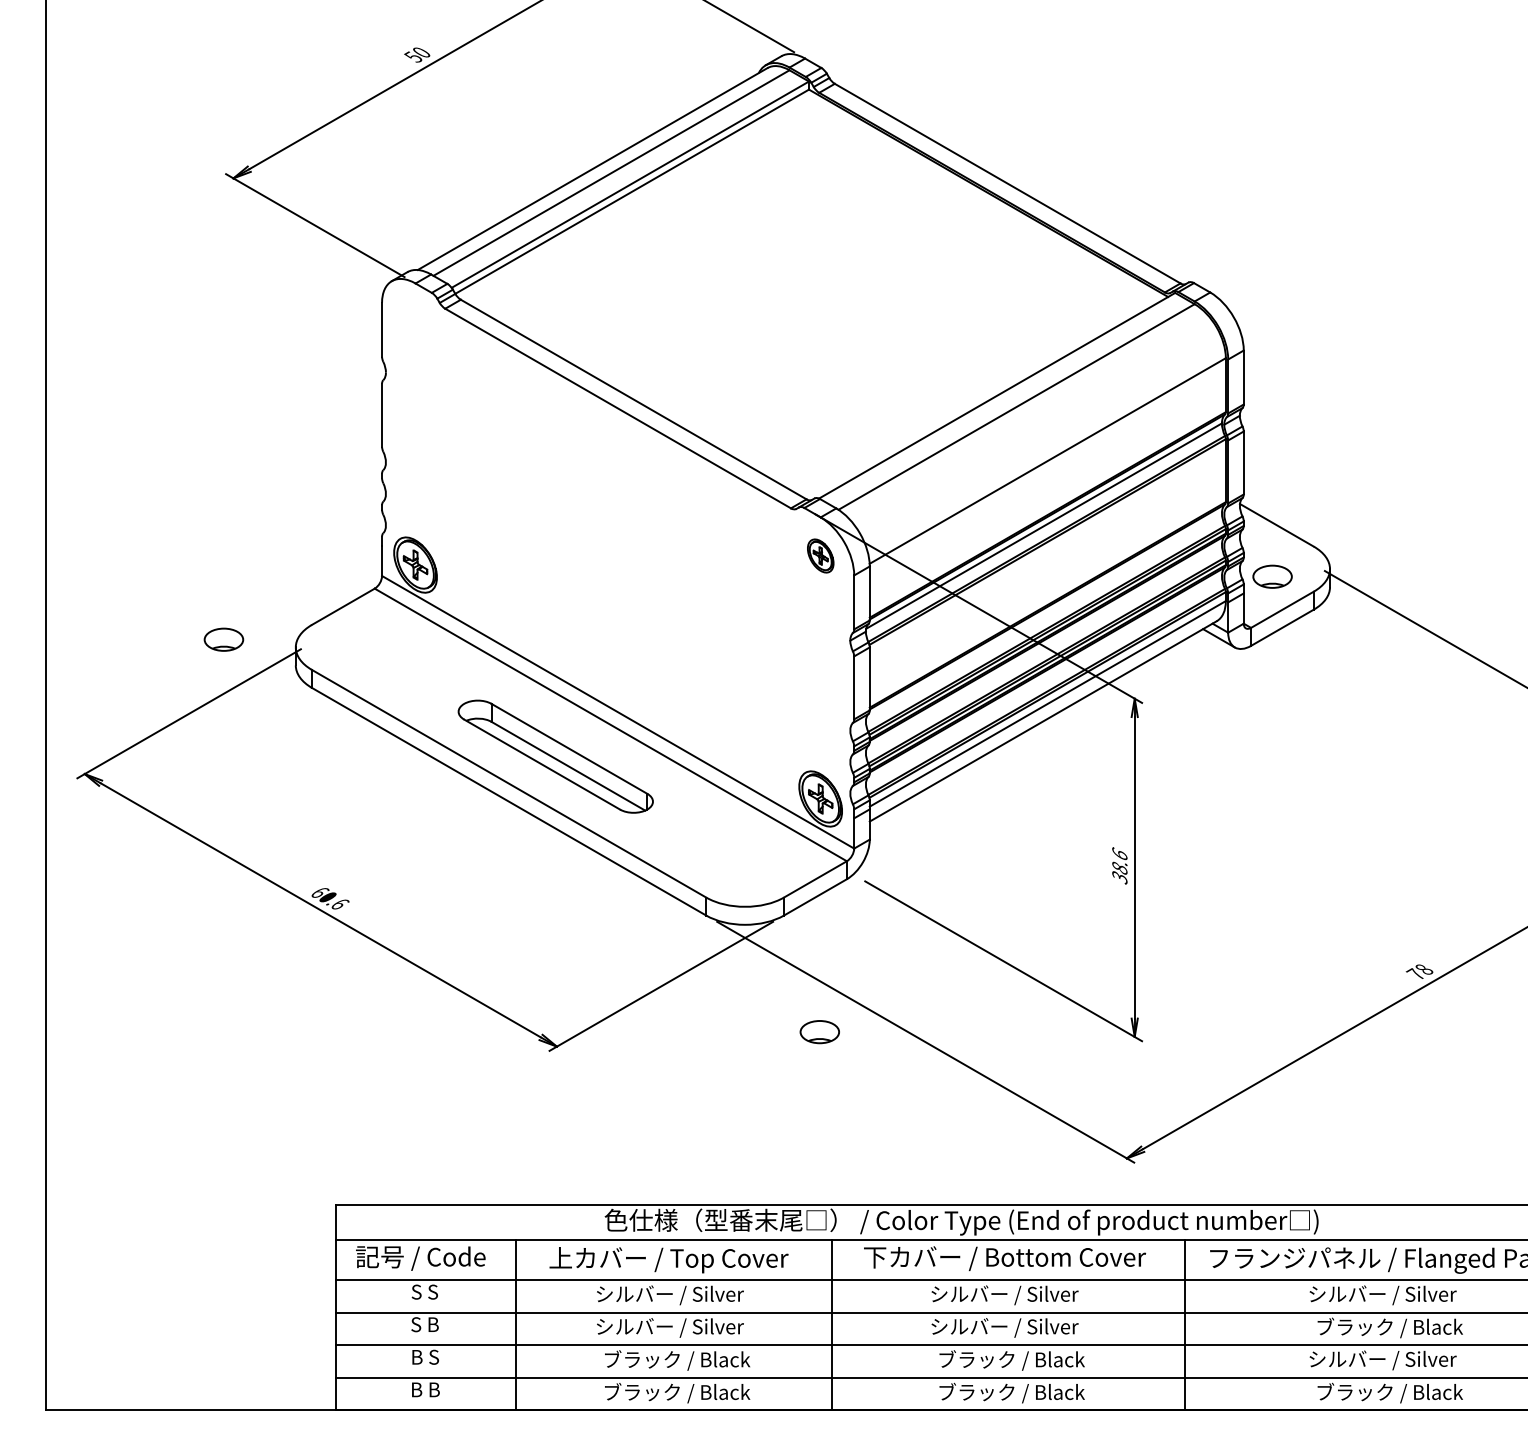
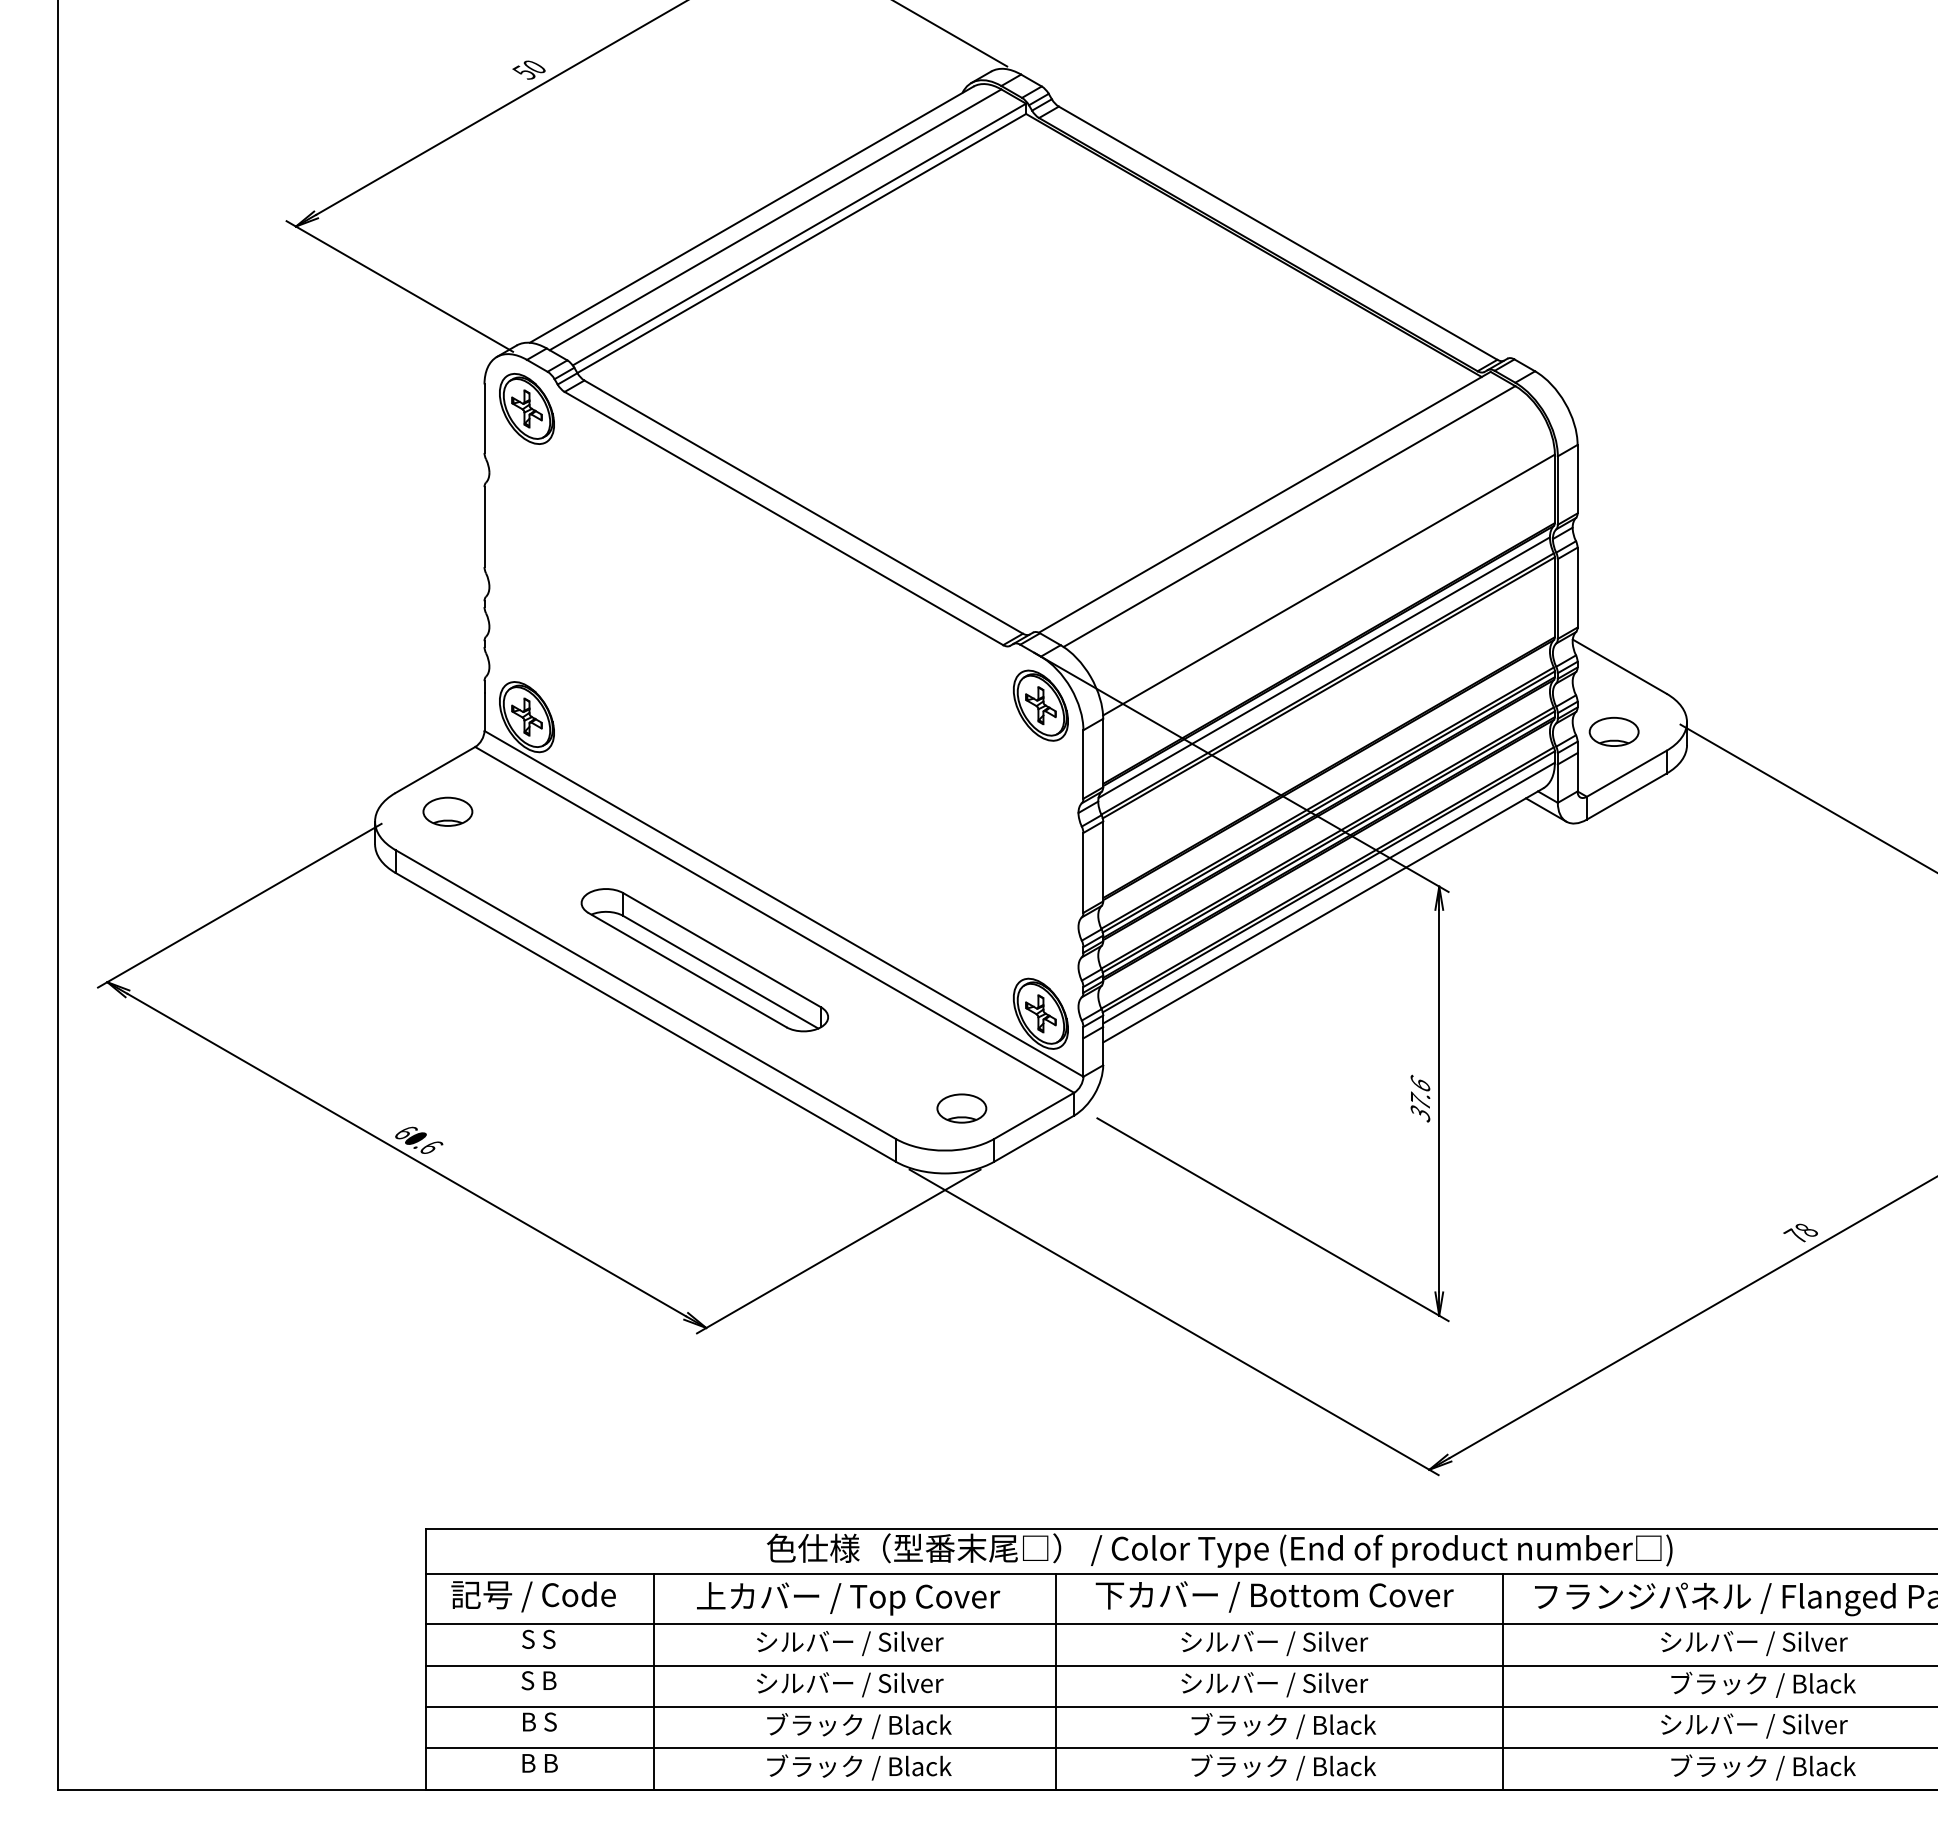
part: (415, 321) -> (526, 408), added
part: (820, 555) -> (1040, 705), size x1.67
part: (223, 639) -> (447, 811), moved
text: (1119, 867) -> (1420, 1100), 38.6 -> 37.6
part: (819, 1032) -> (961, 1108), moved

